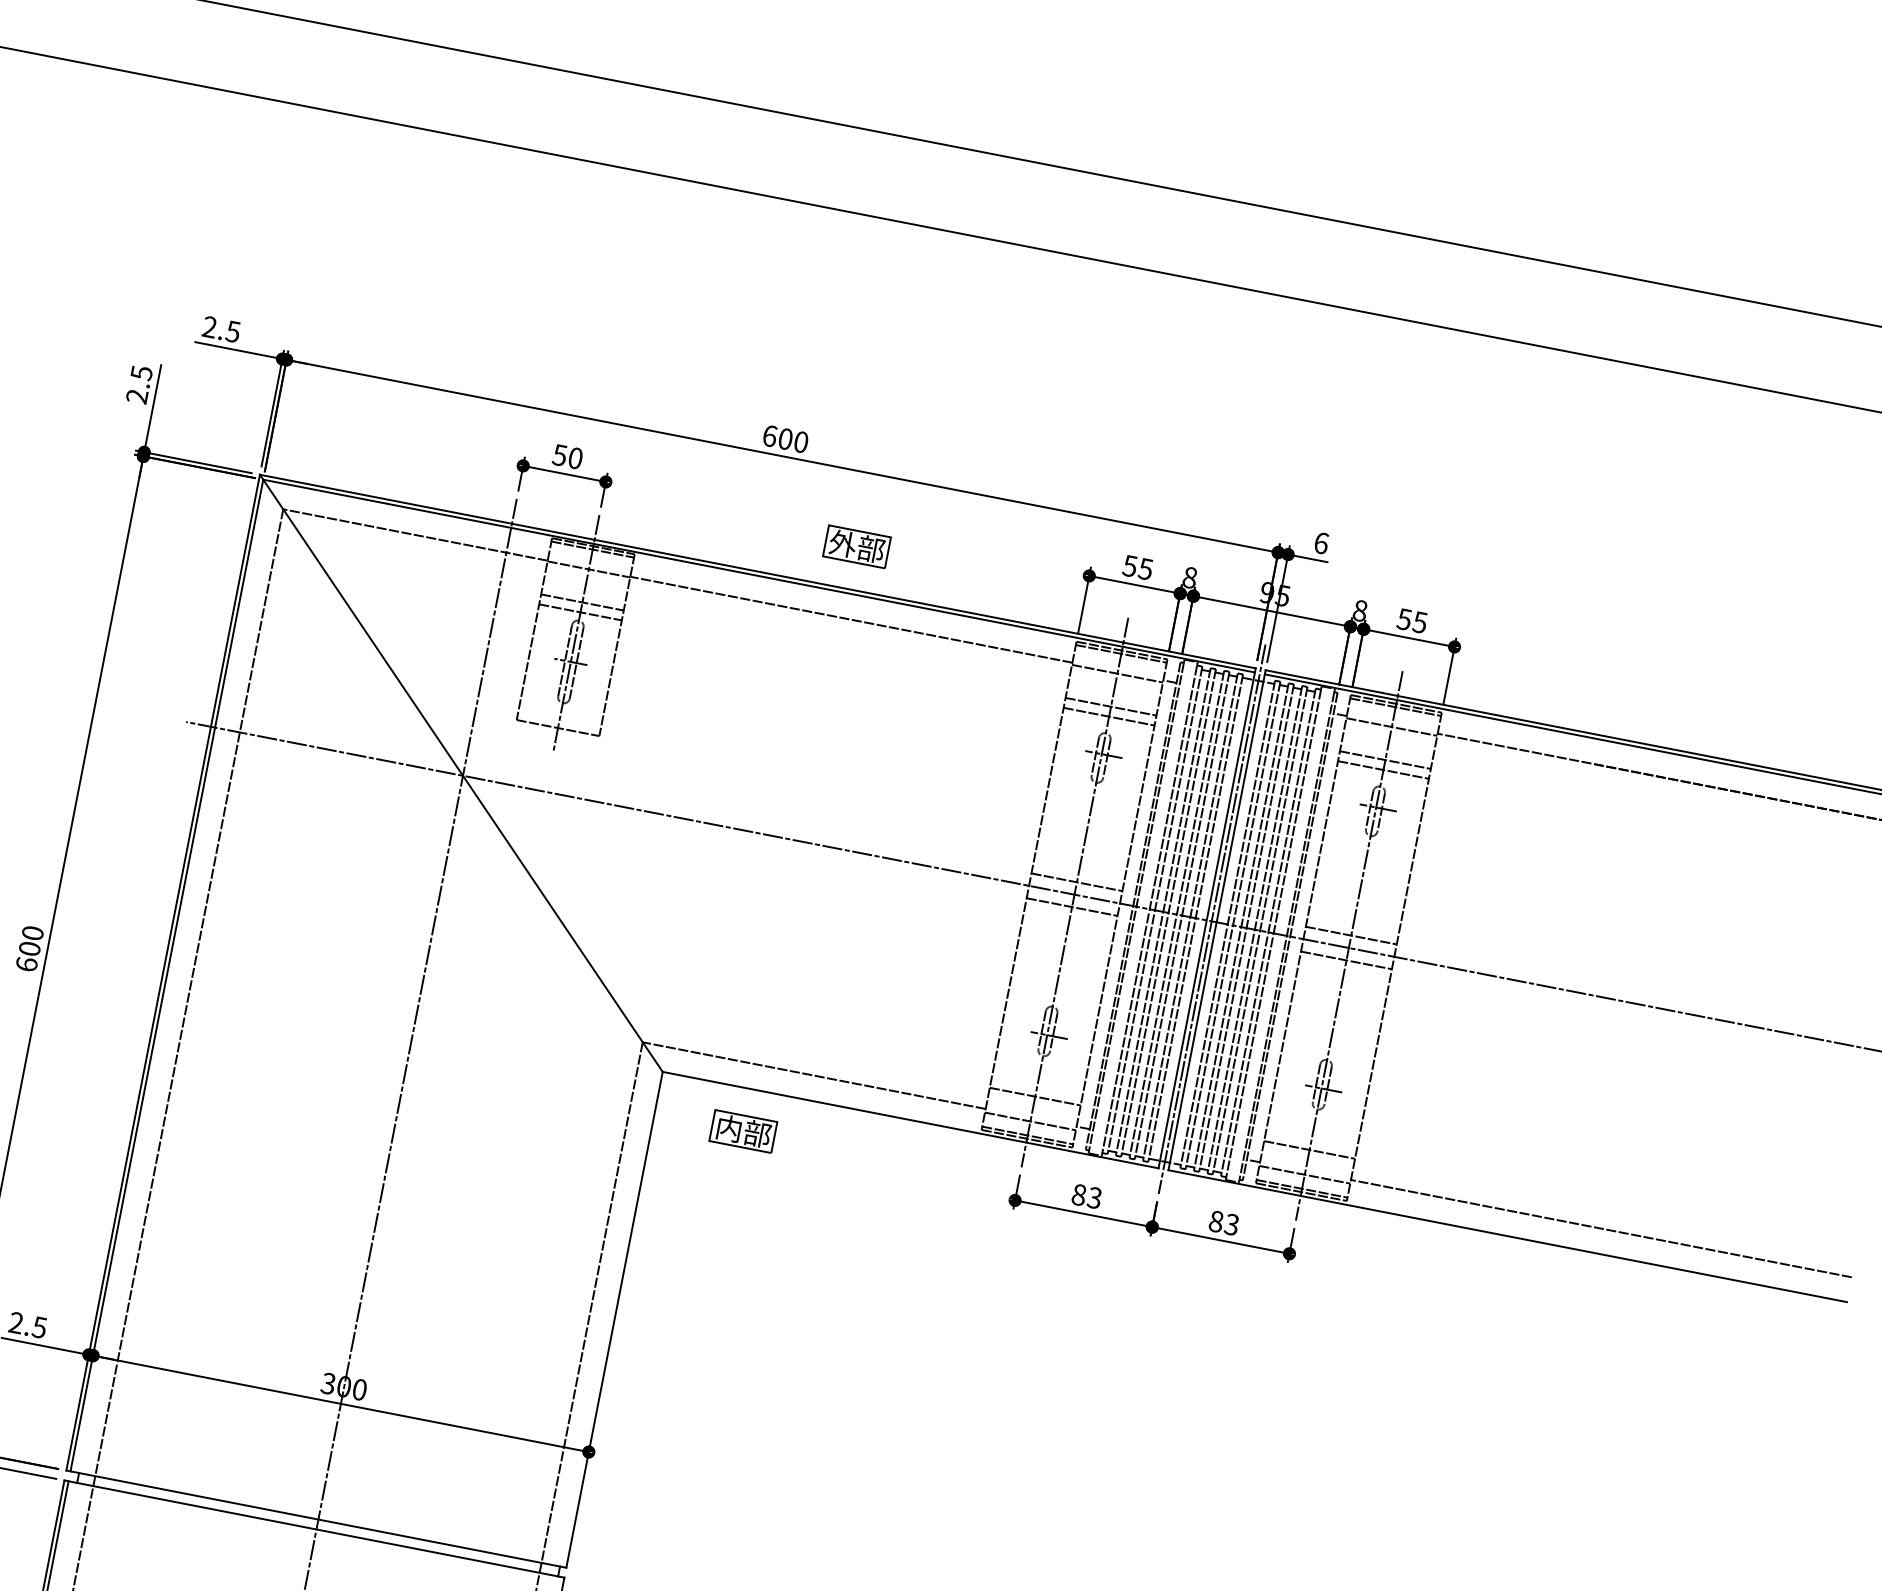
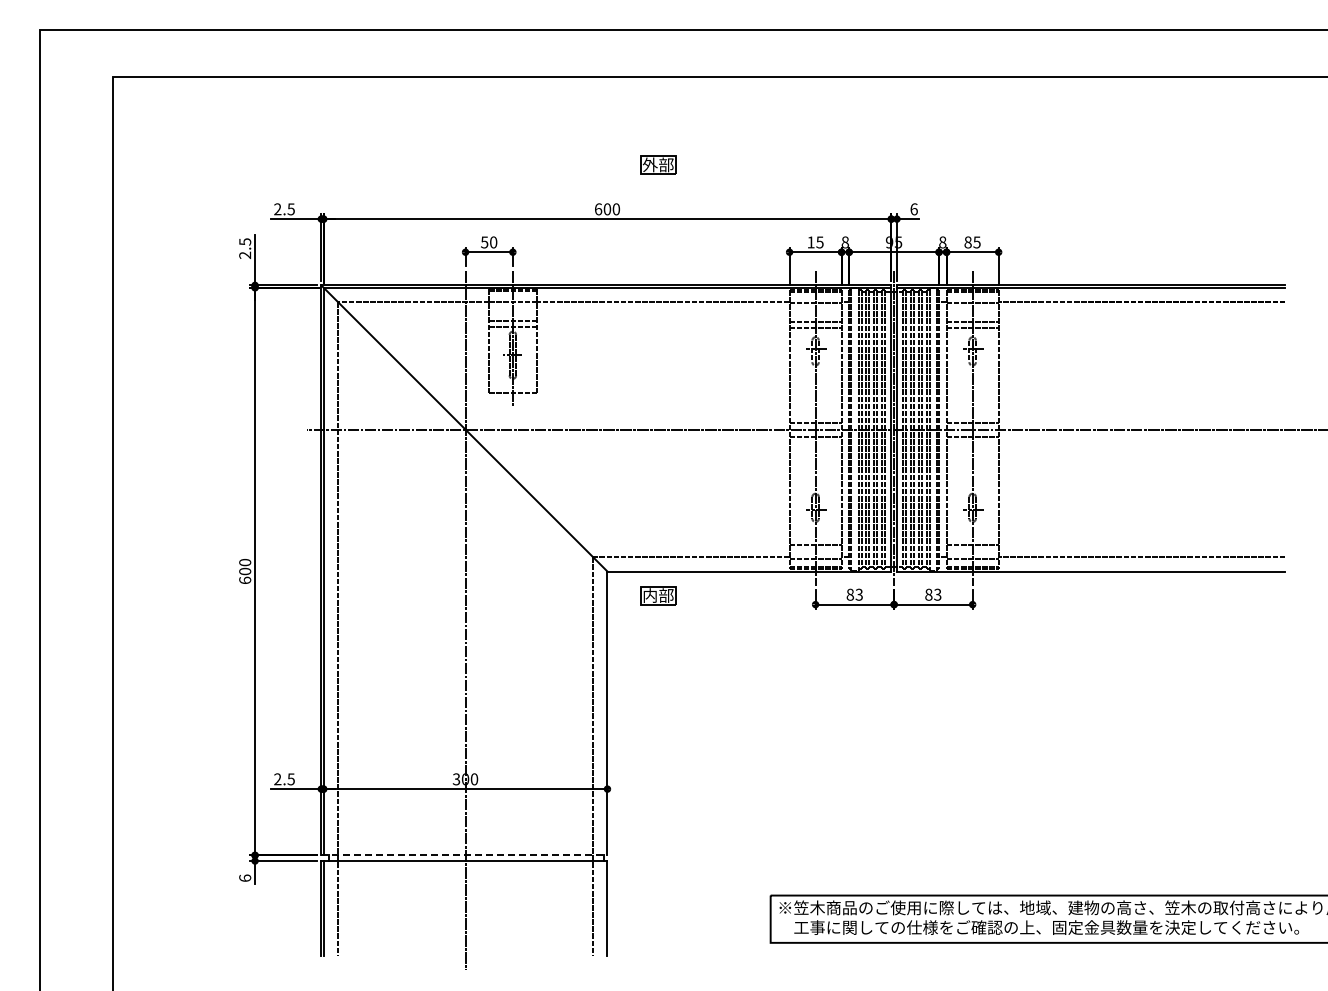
part: (857, 545) -> (658, 164), moved
text: (1129, 566) -> (810, 242), 55 -> 15
text: (1403, 619) -> (967, 242), 55 -> 85
line: (316, 1519) -> (464, 855), solid -> dashed

